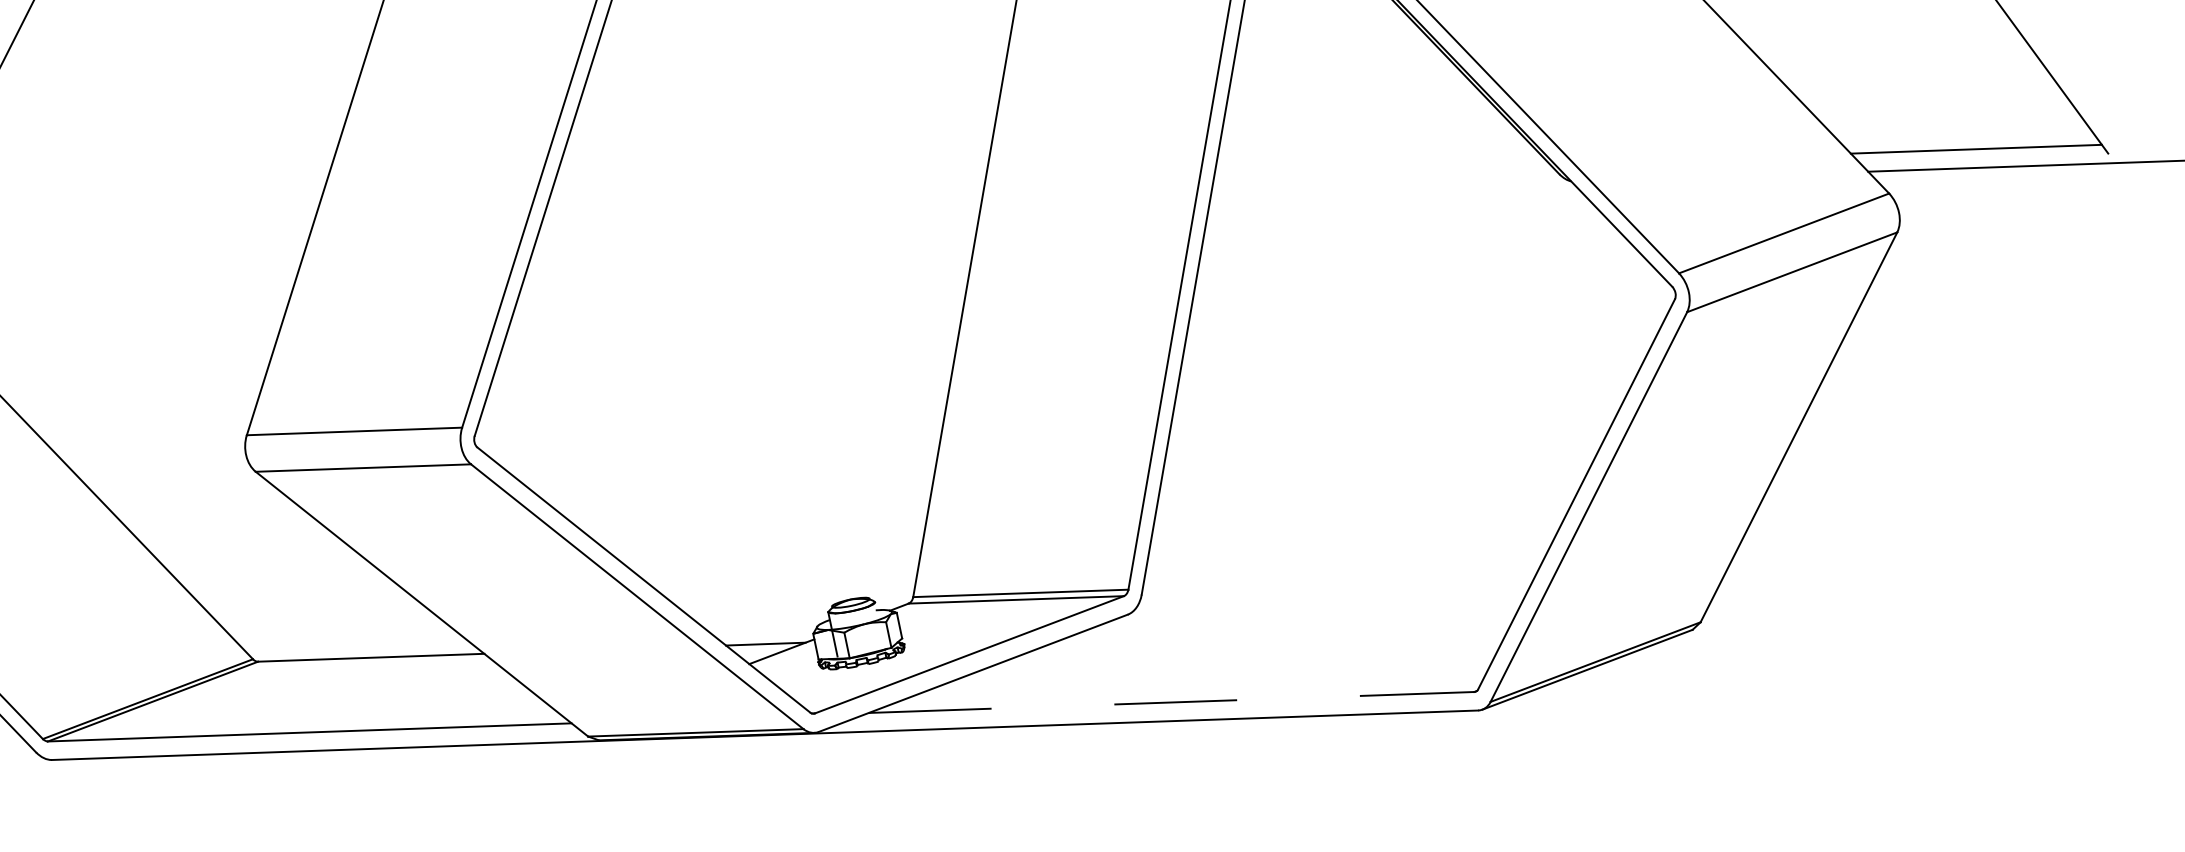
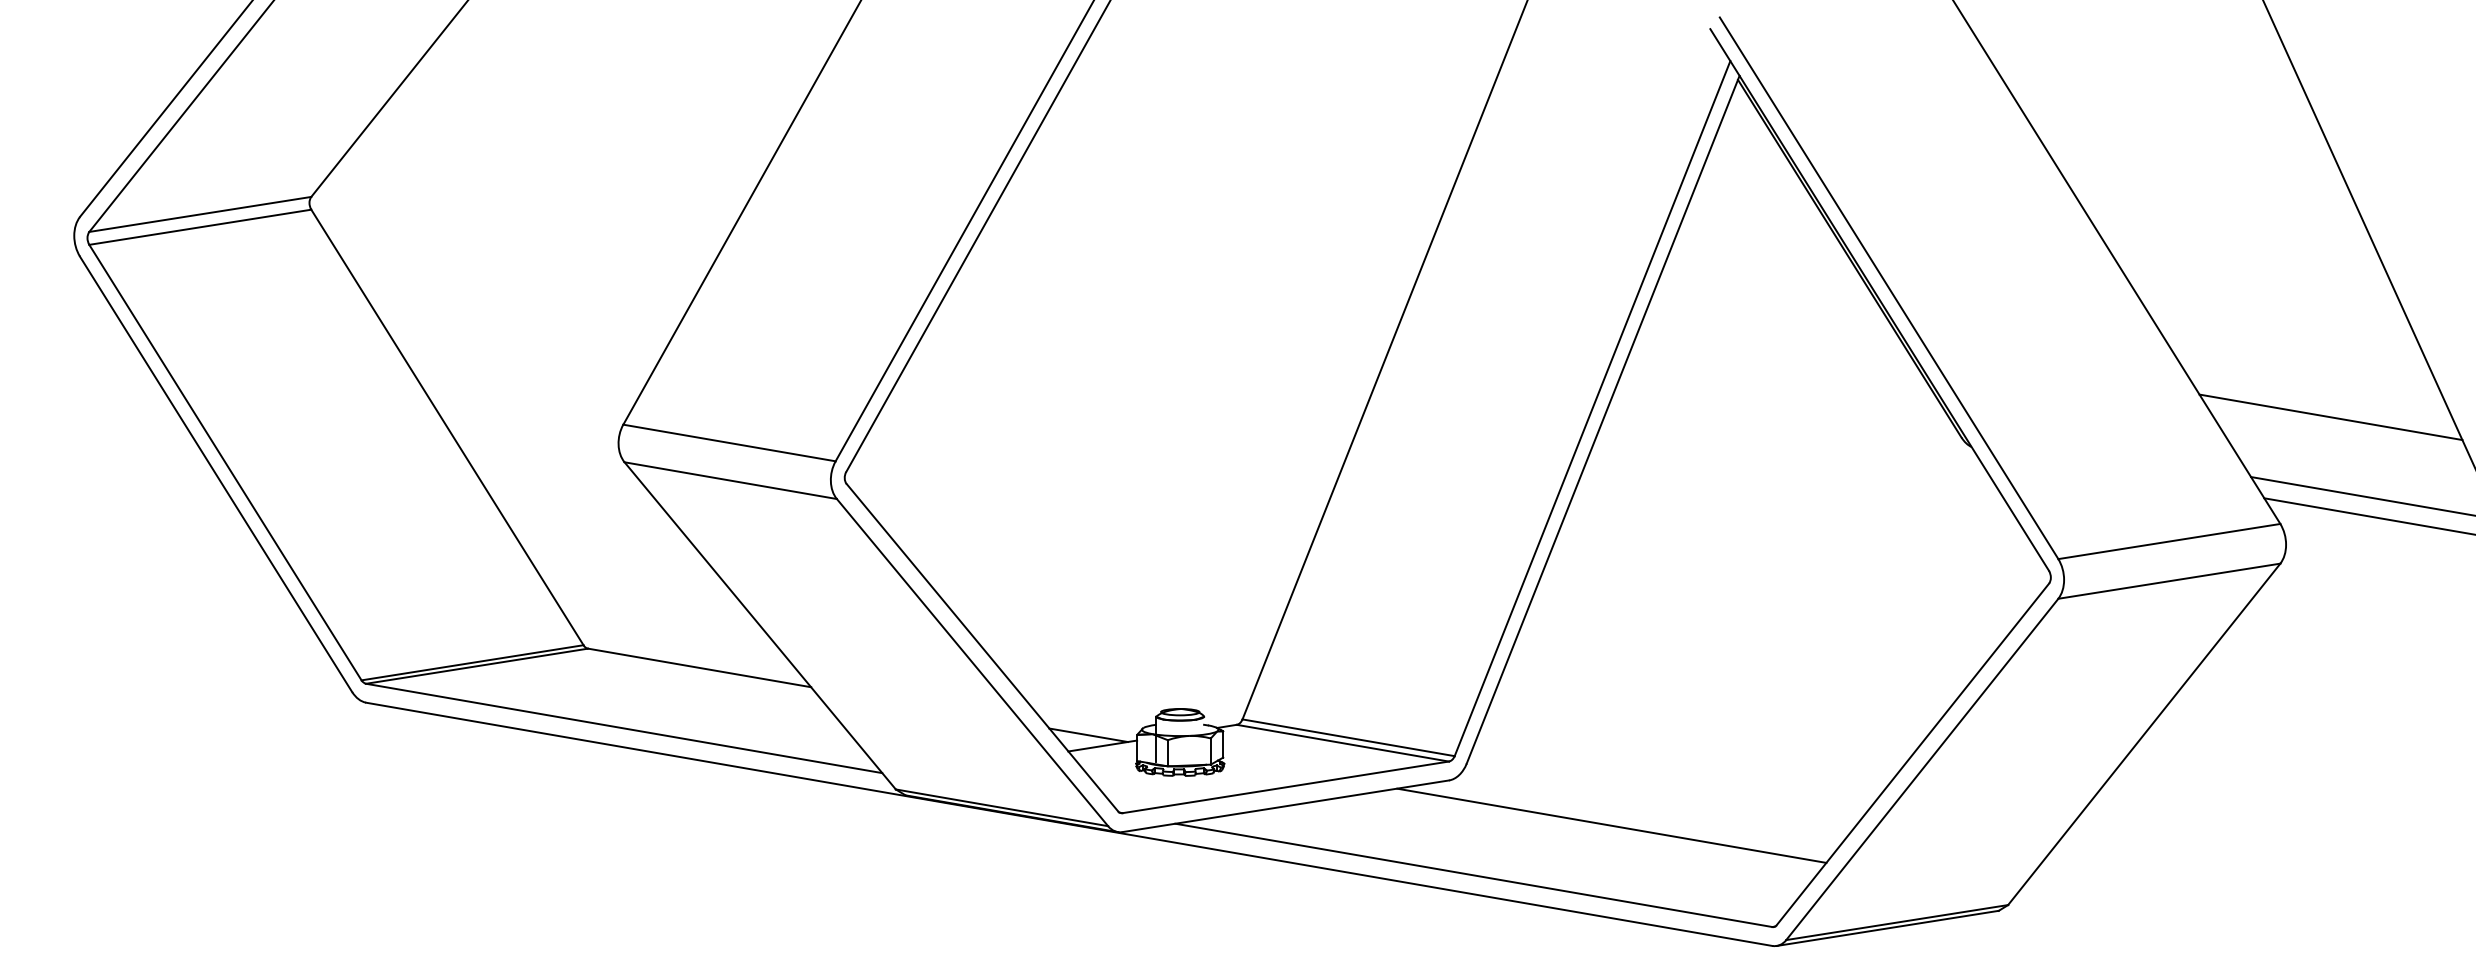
line: (1916, 79) -> (2330, 417), added
line: (1296, 625) -> (1611, 825), added
line: (1171, 702) -> (1473, 875), dashed -> solid

